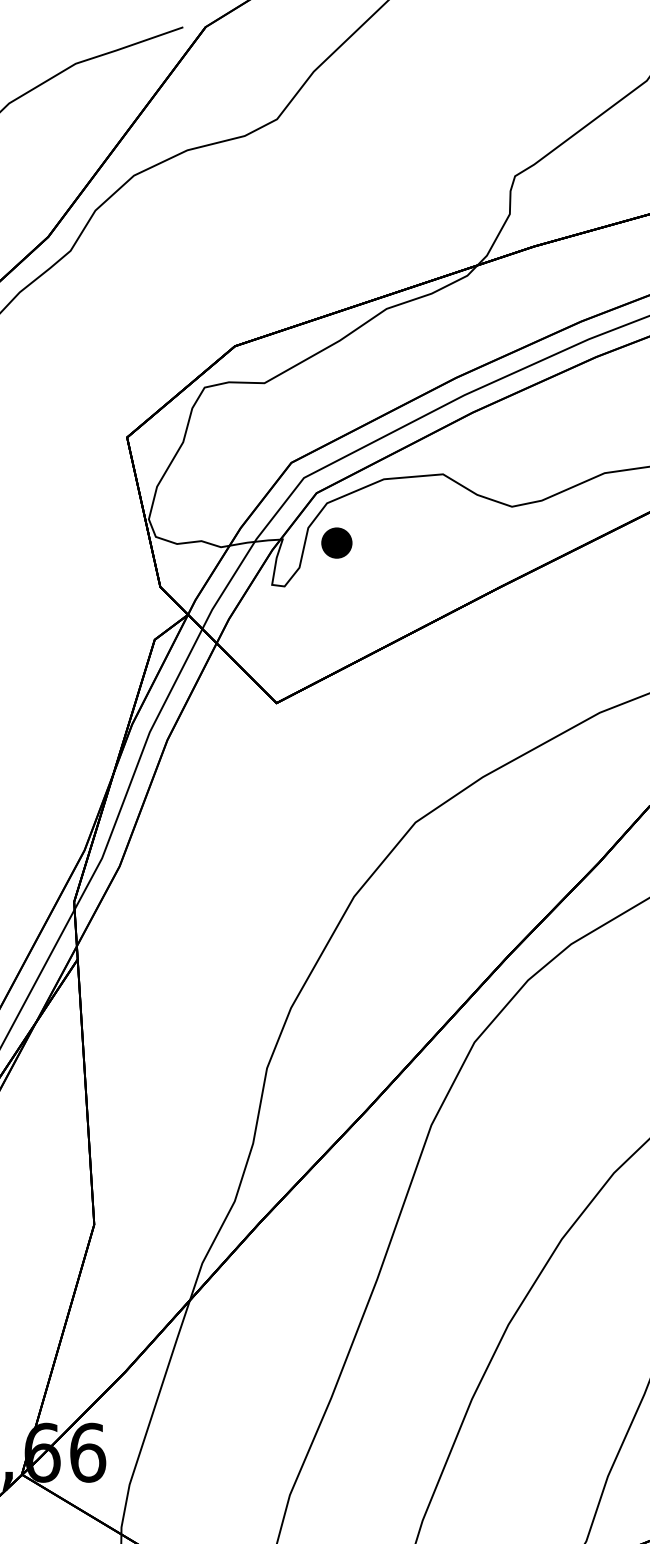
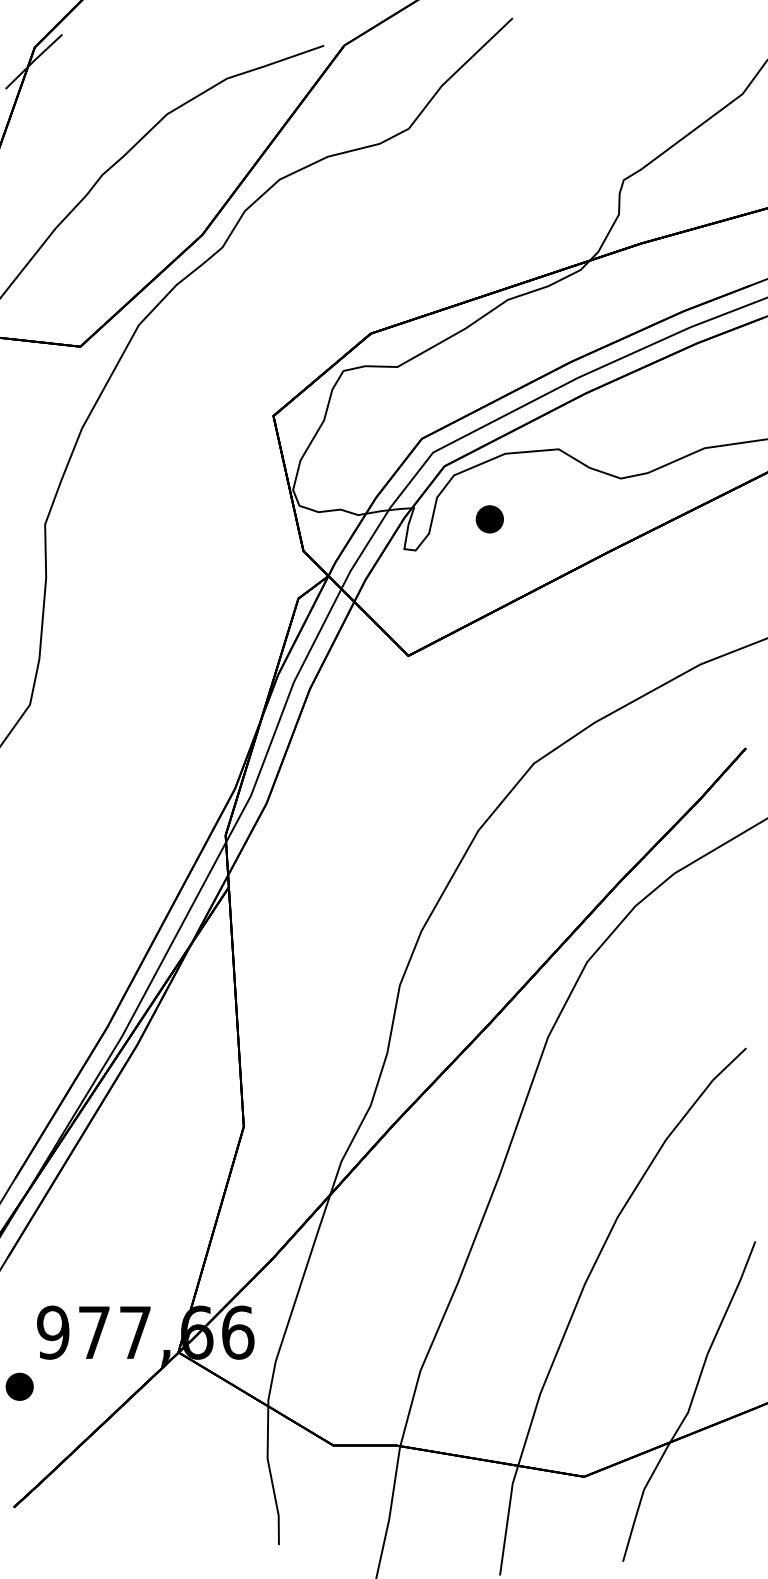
part: (336, 543) -> (489, 519), moved

